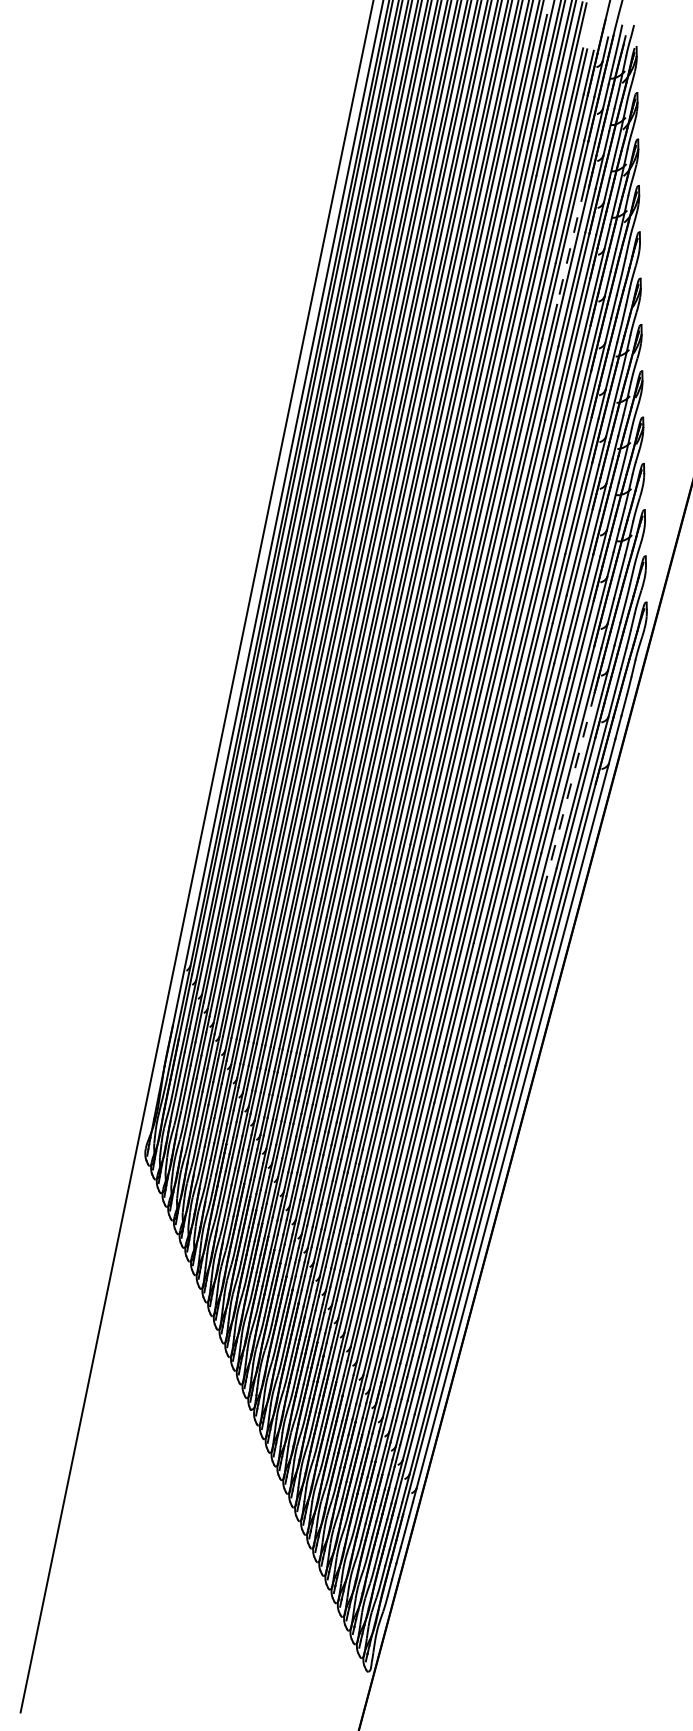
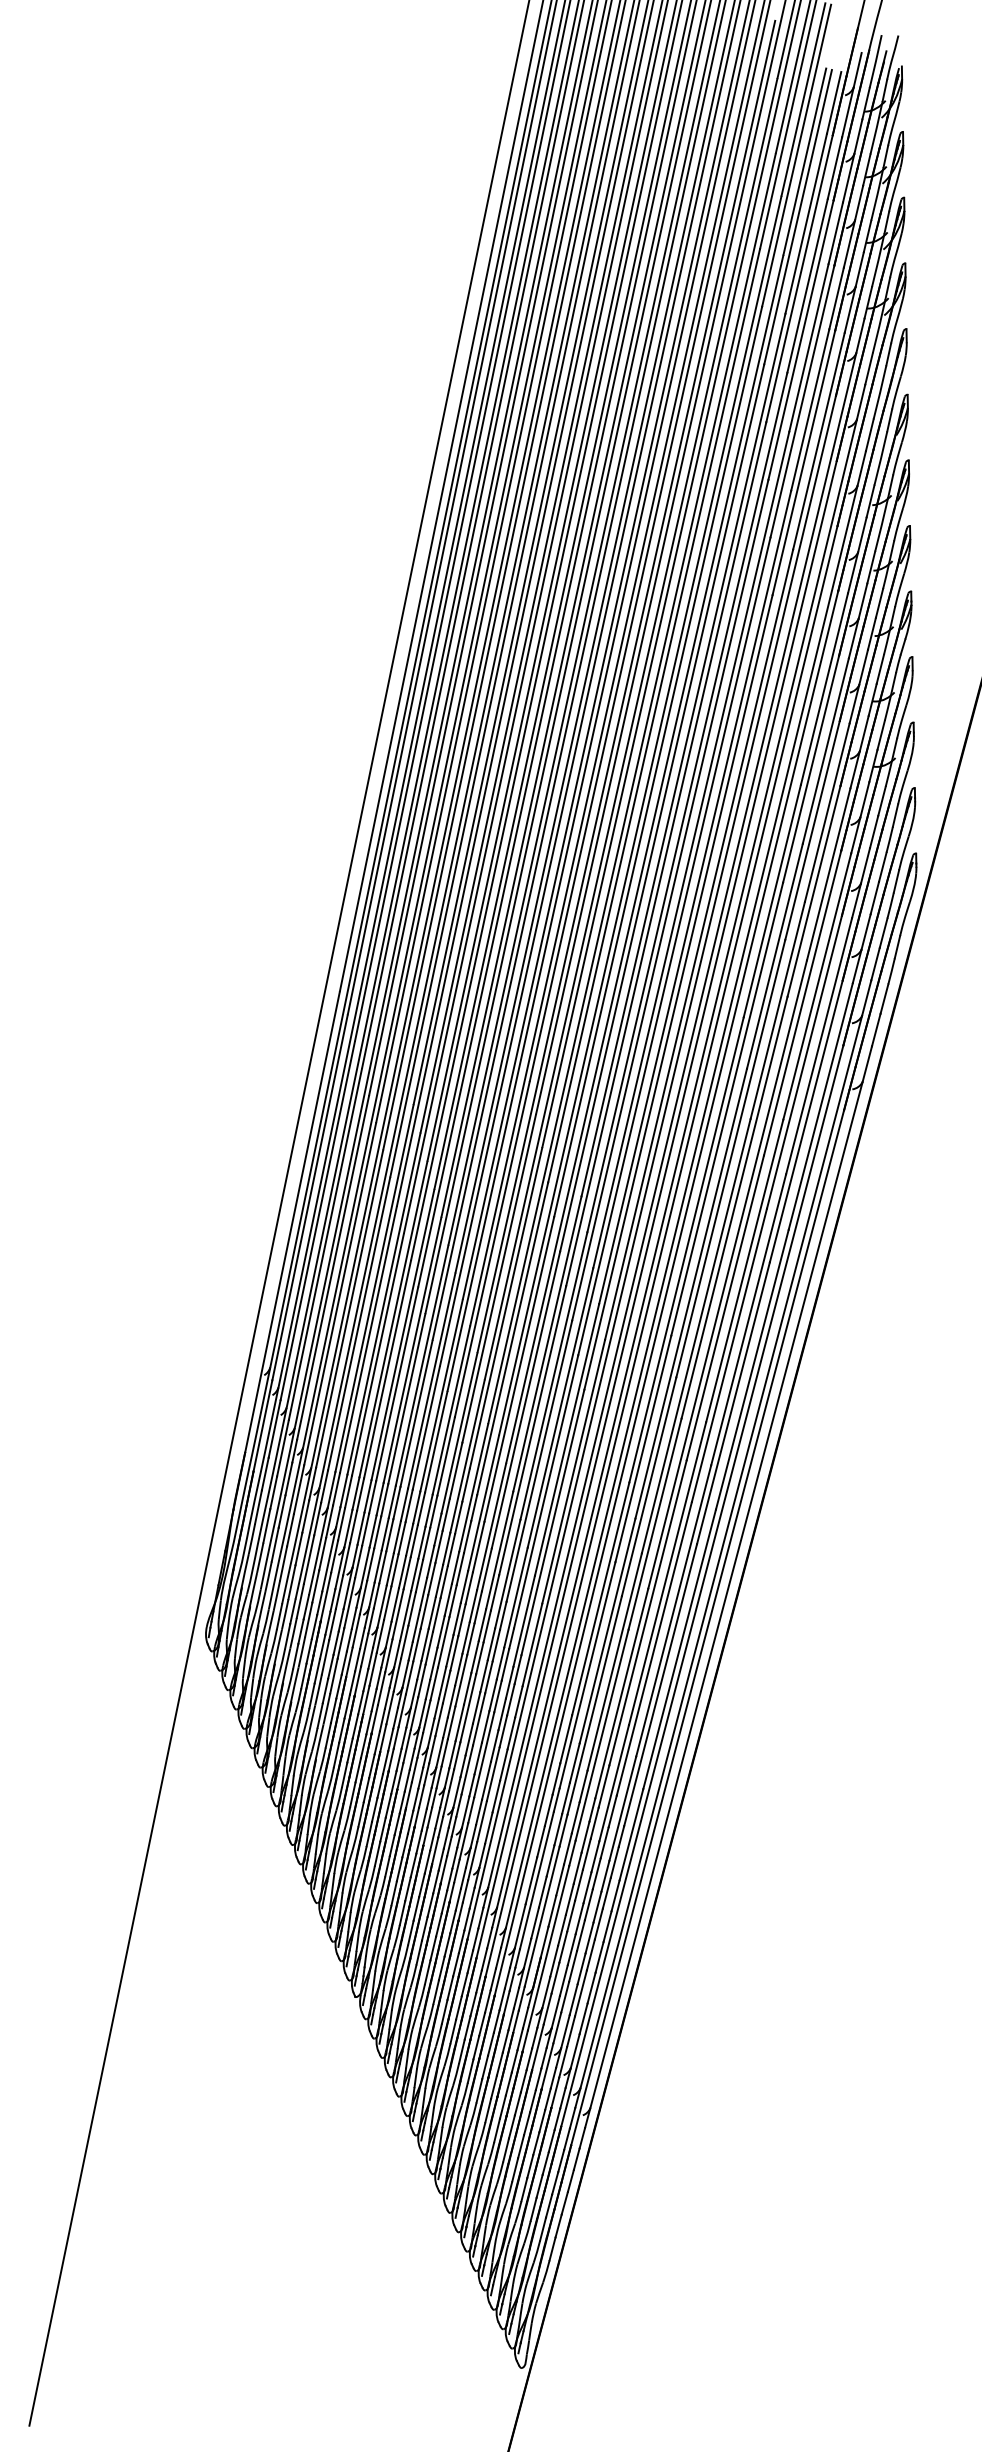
line: (570, 245) -> (808, 348), dashed -> solid
line: (569, 791) -> (806, 1121), dashed -> solid

